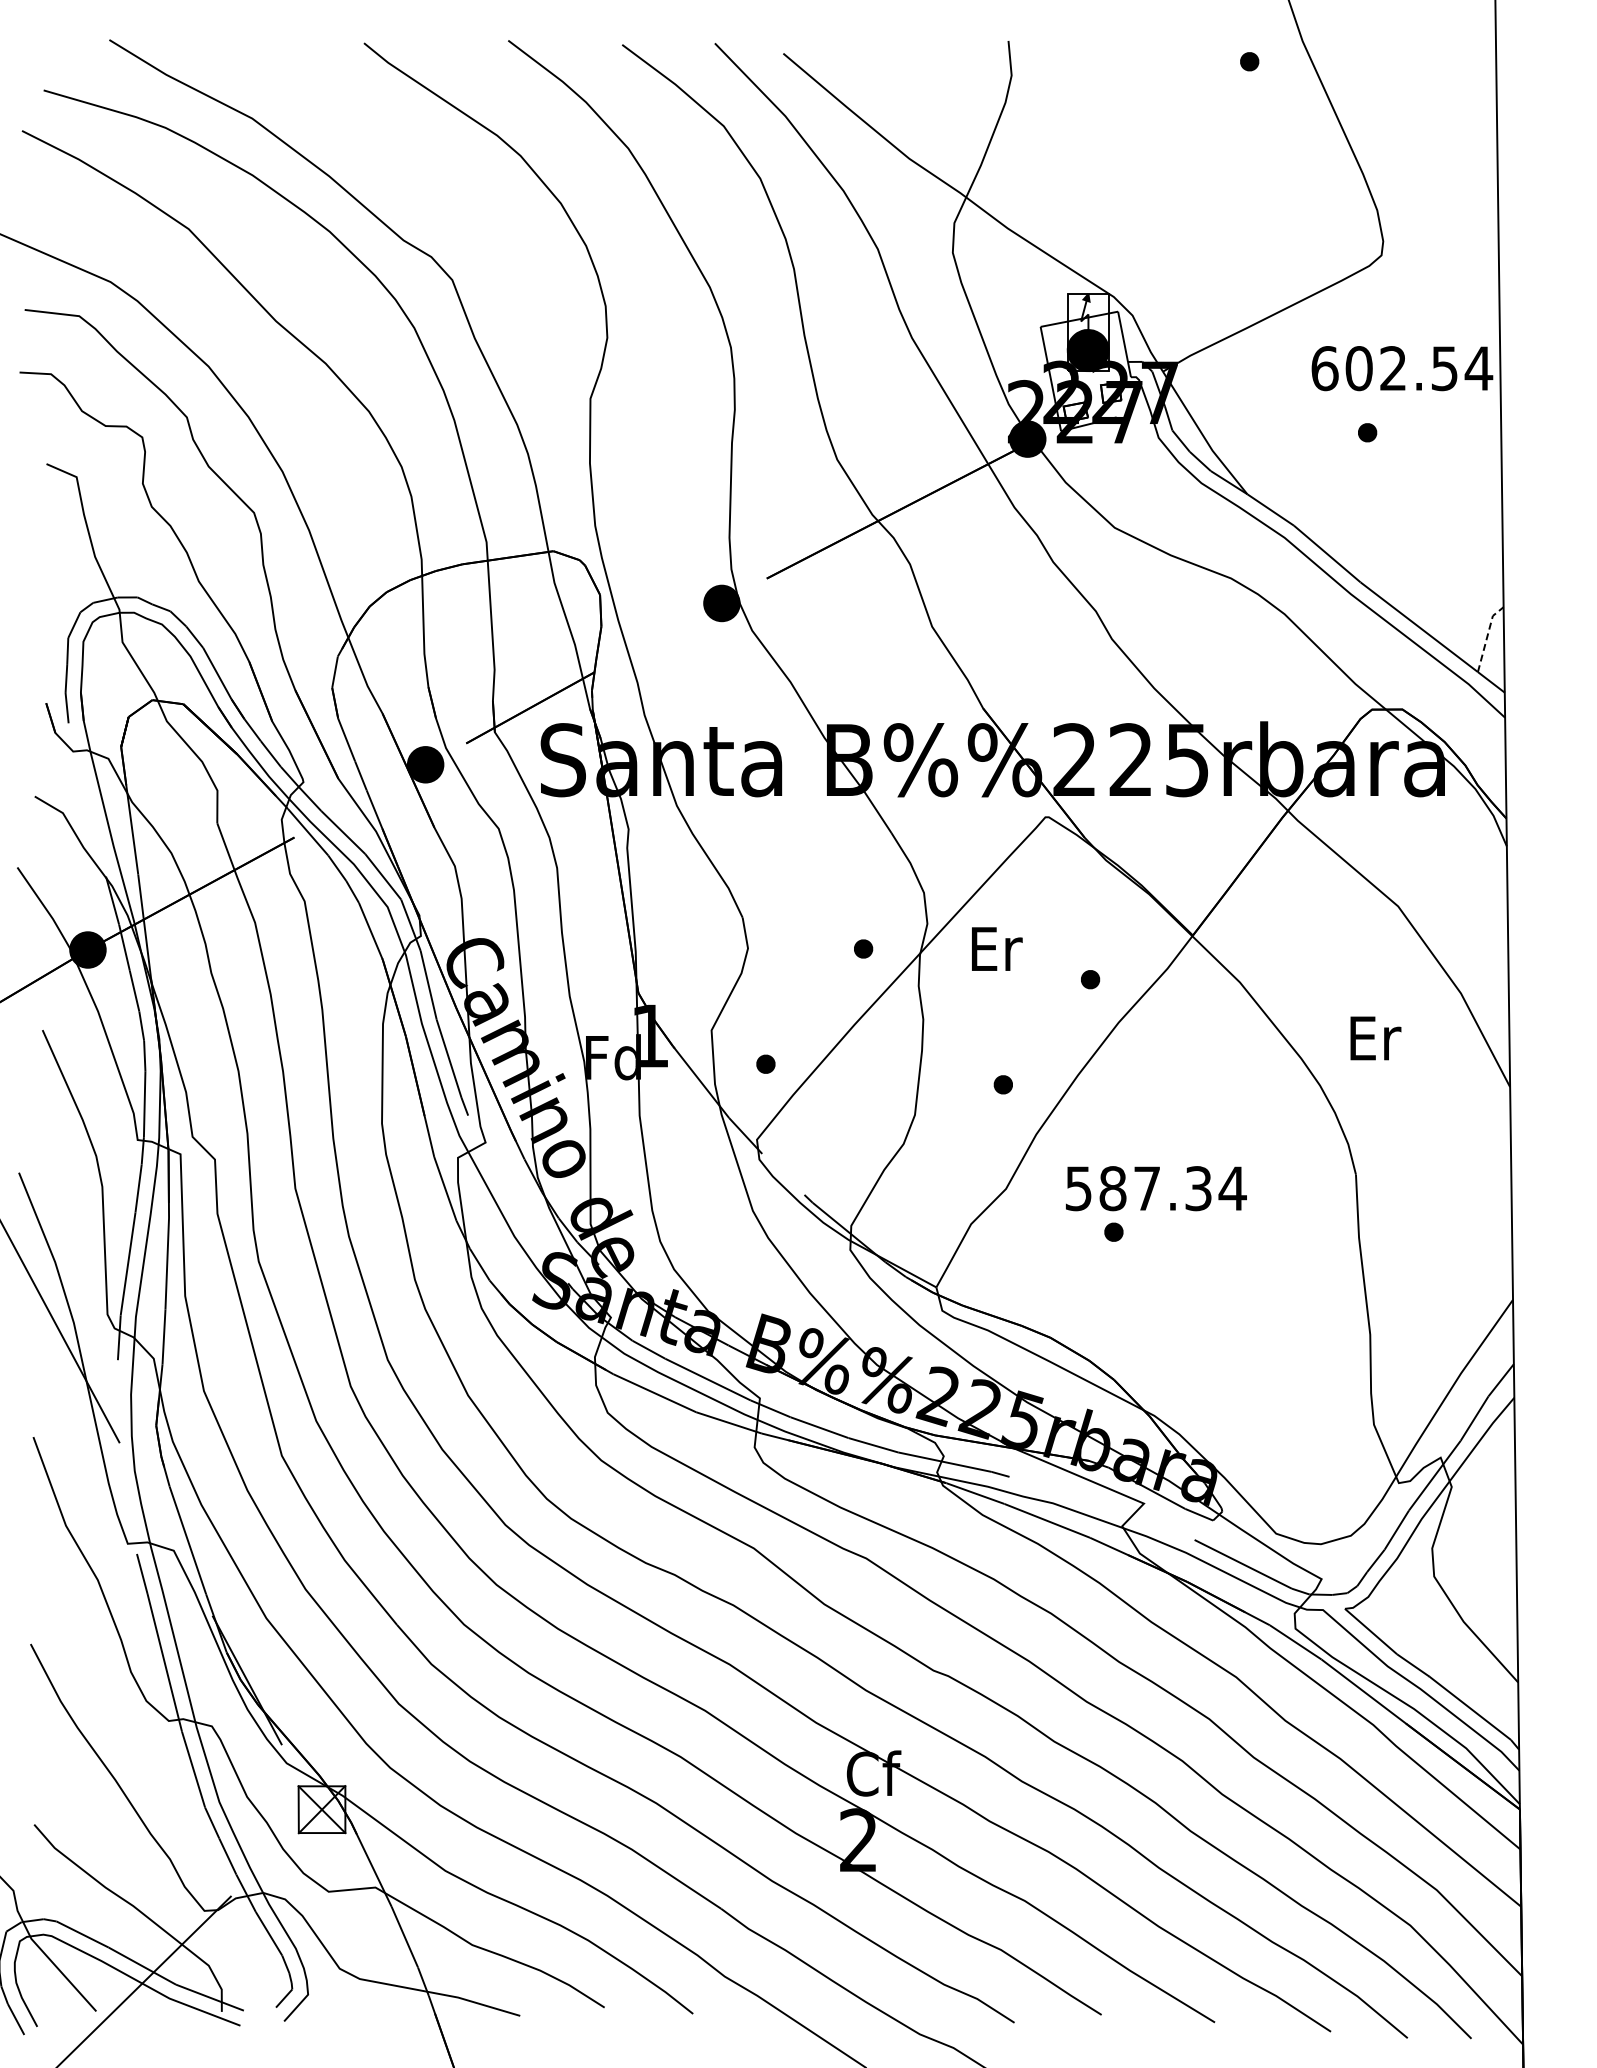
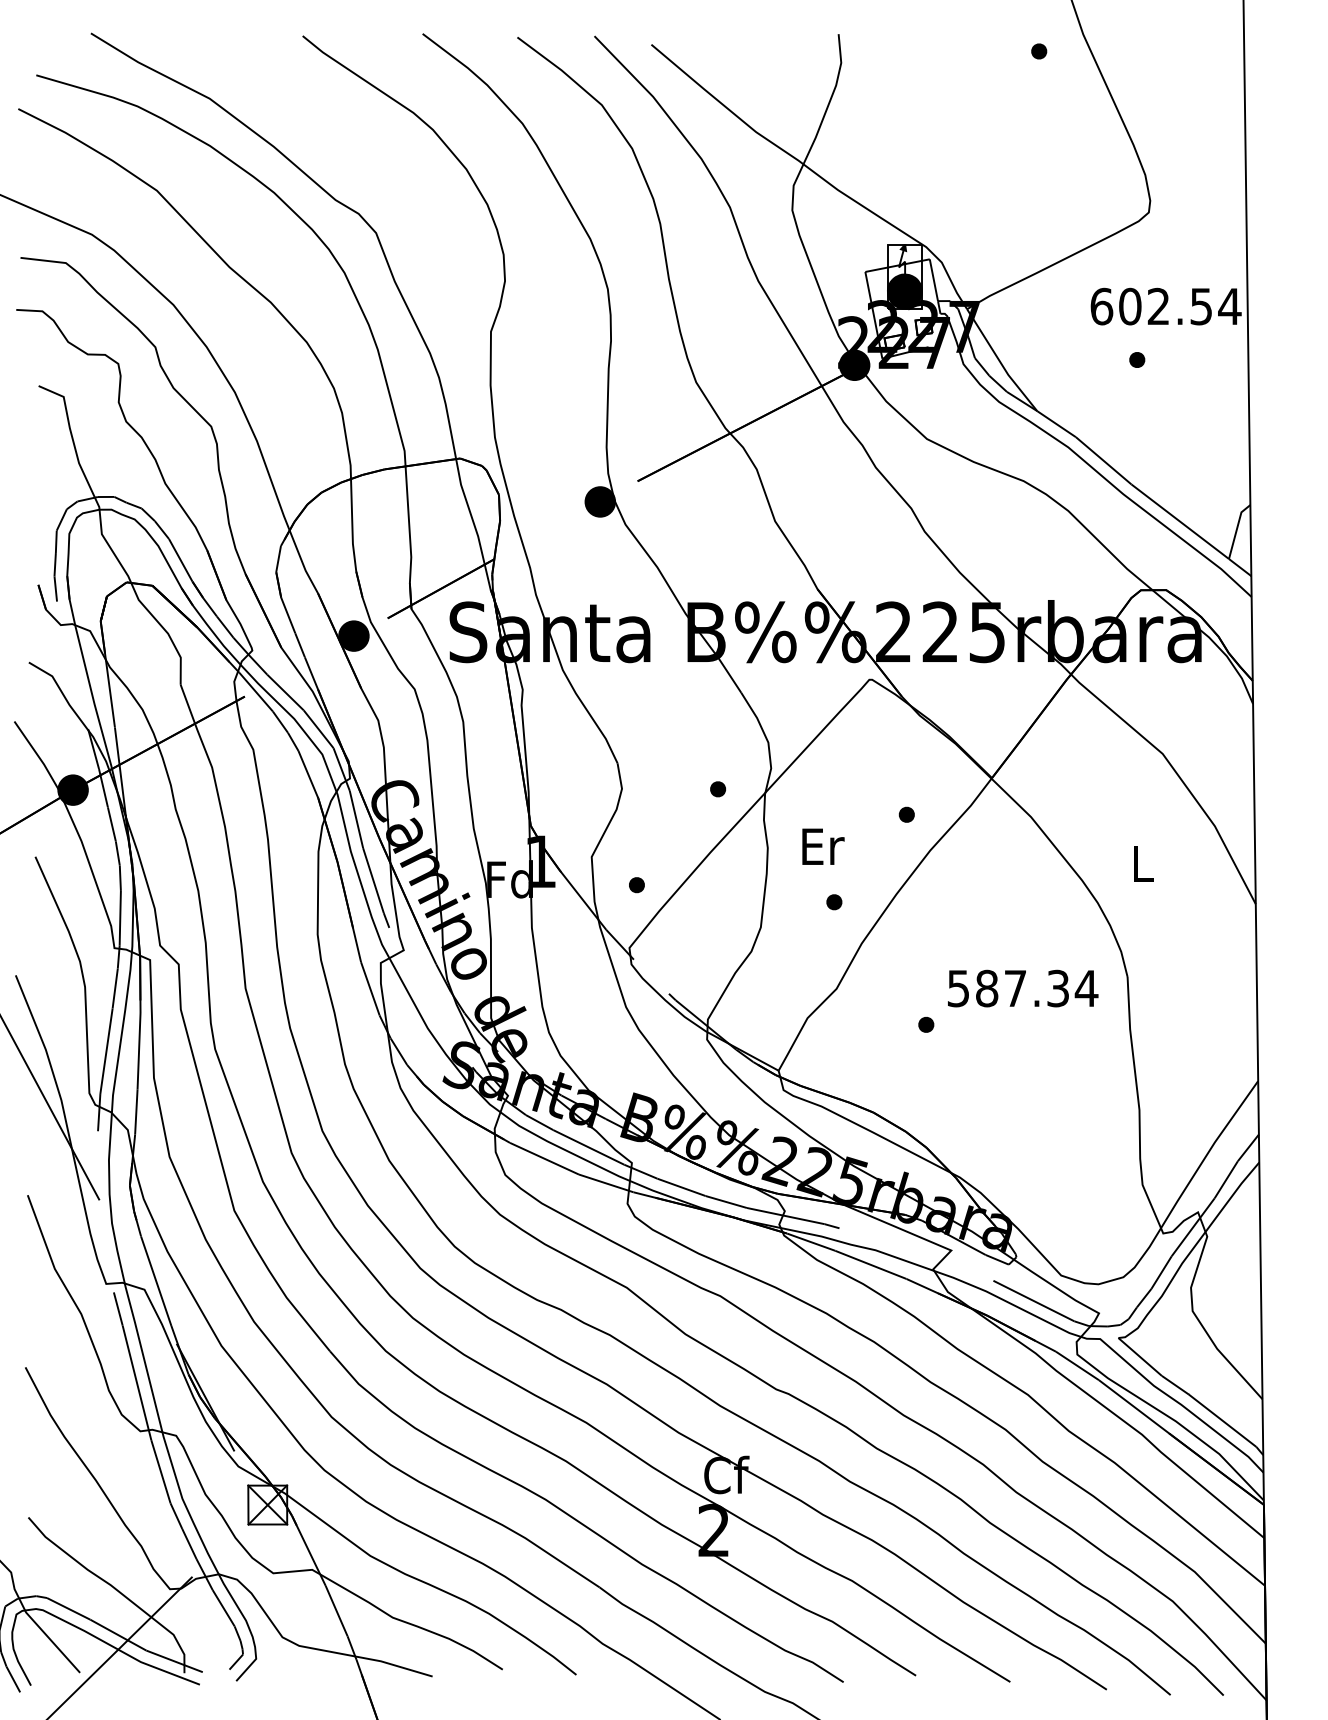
line: (1487, 636) -> (1236, 529), dashed -> solid
text: (997, 948) -> (823, 846), moved
text: (1375, 1038) -> (1143, 863), Er -> L
text: (1156, 1188) -> (1023, 988), moved

